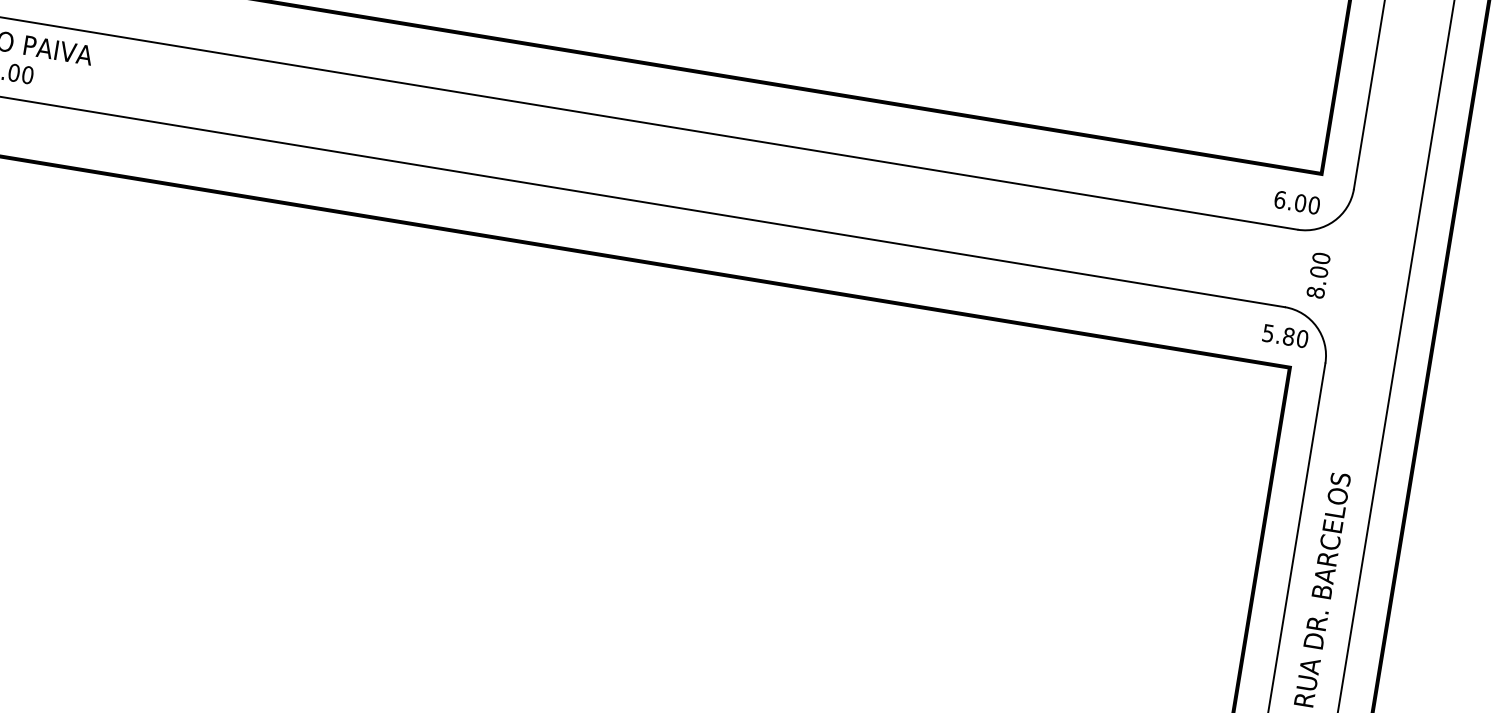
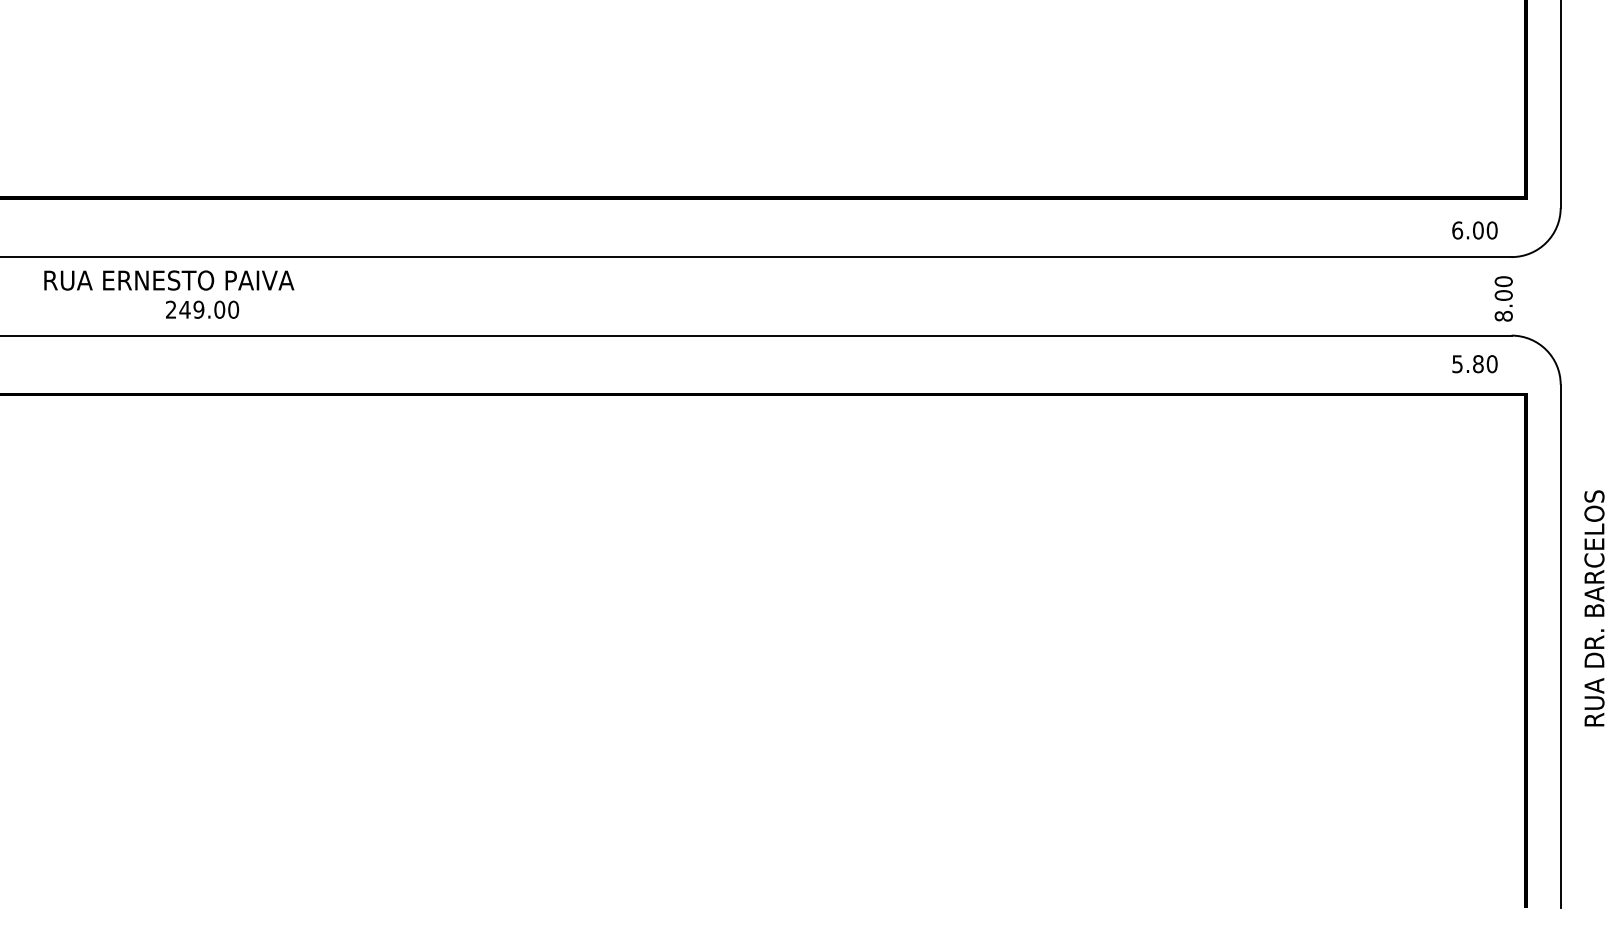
text: (1296, 202) -> (1474, 230), moved
text: (1318, 275) -> (1503, 298), moved
text: (1285, 336) -> (1474, 364), moved

